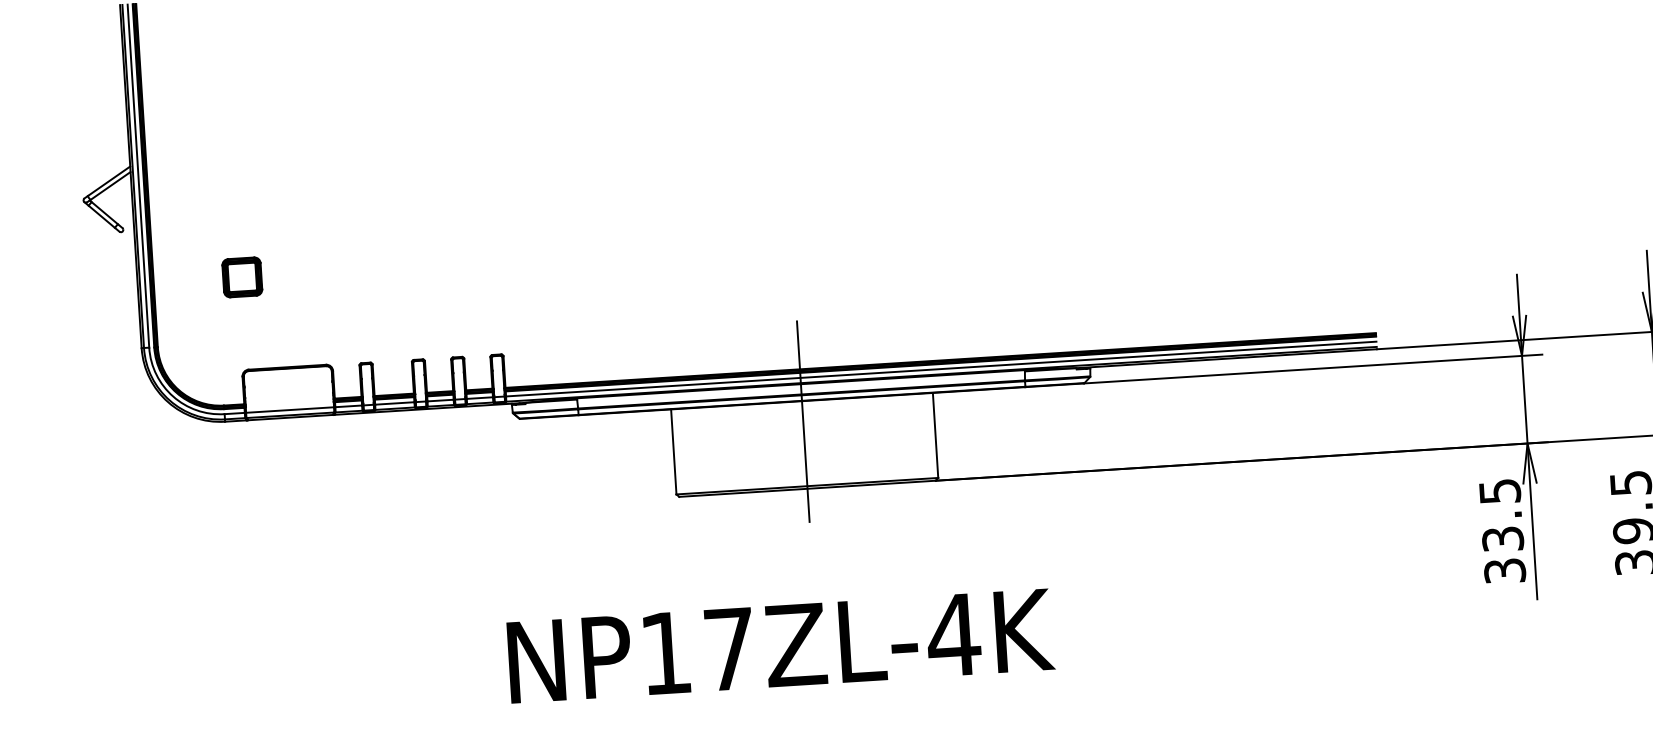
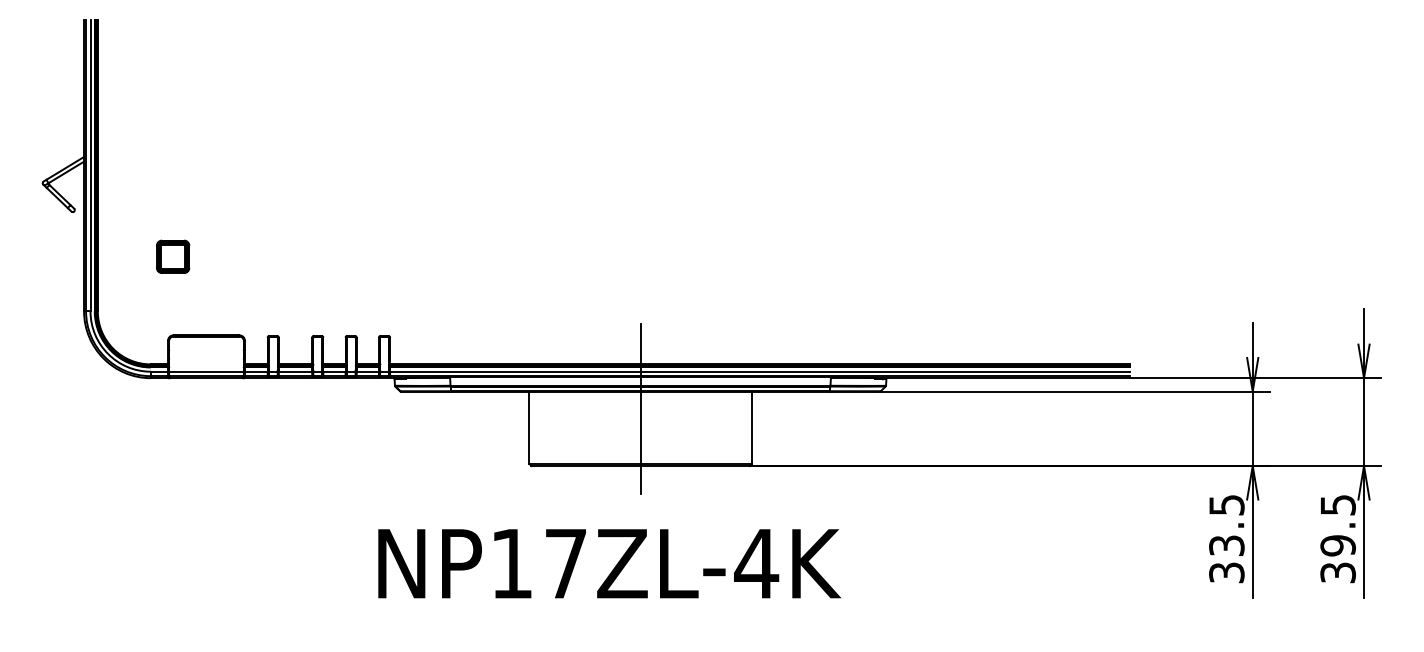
text: (780, 645) -> (609, 563), moved

